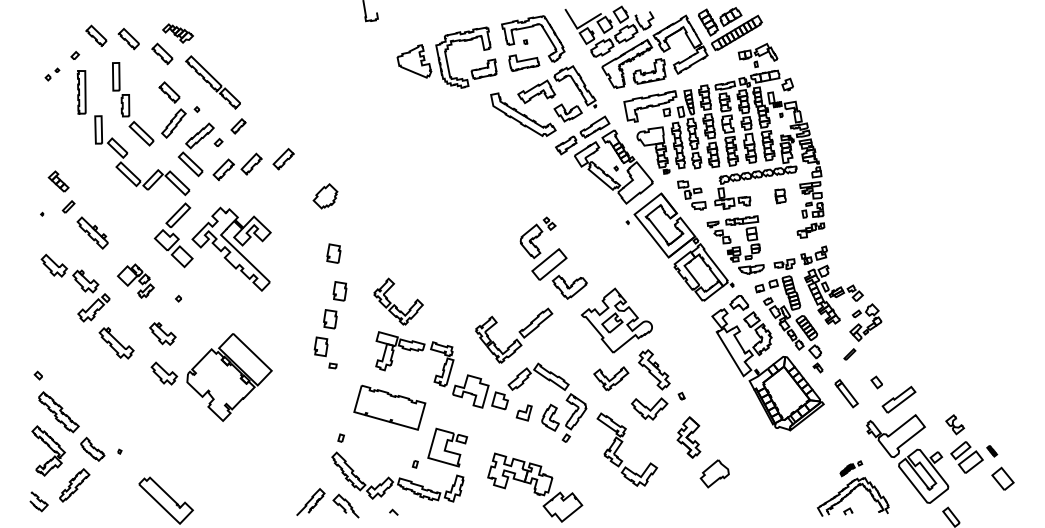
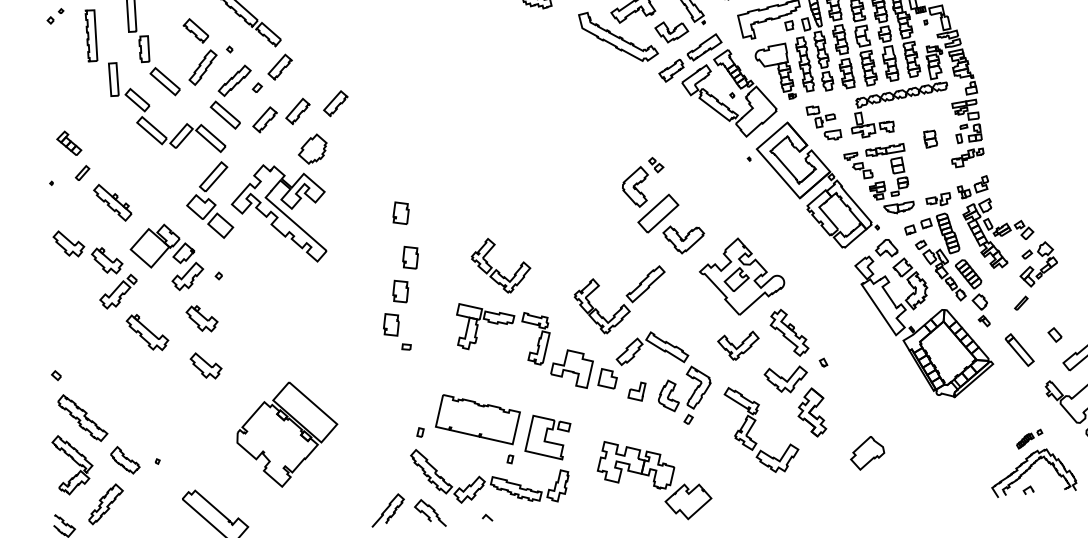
part: (238, 126) -> (280, 67), size x1.43
part: (325, 196) -> (312, 149), moved
part: (780, 196) -> (930, 139), moved
part: (135, 280) -> (166, 256), size x1.67
part: (398, 301) -> (501, 265), moved
part: (229, 377) -> (287, 434), moved
part: (389, 407) -> (477, 419), moved
part: (688, 437) -> (811, 412), moved

